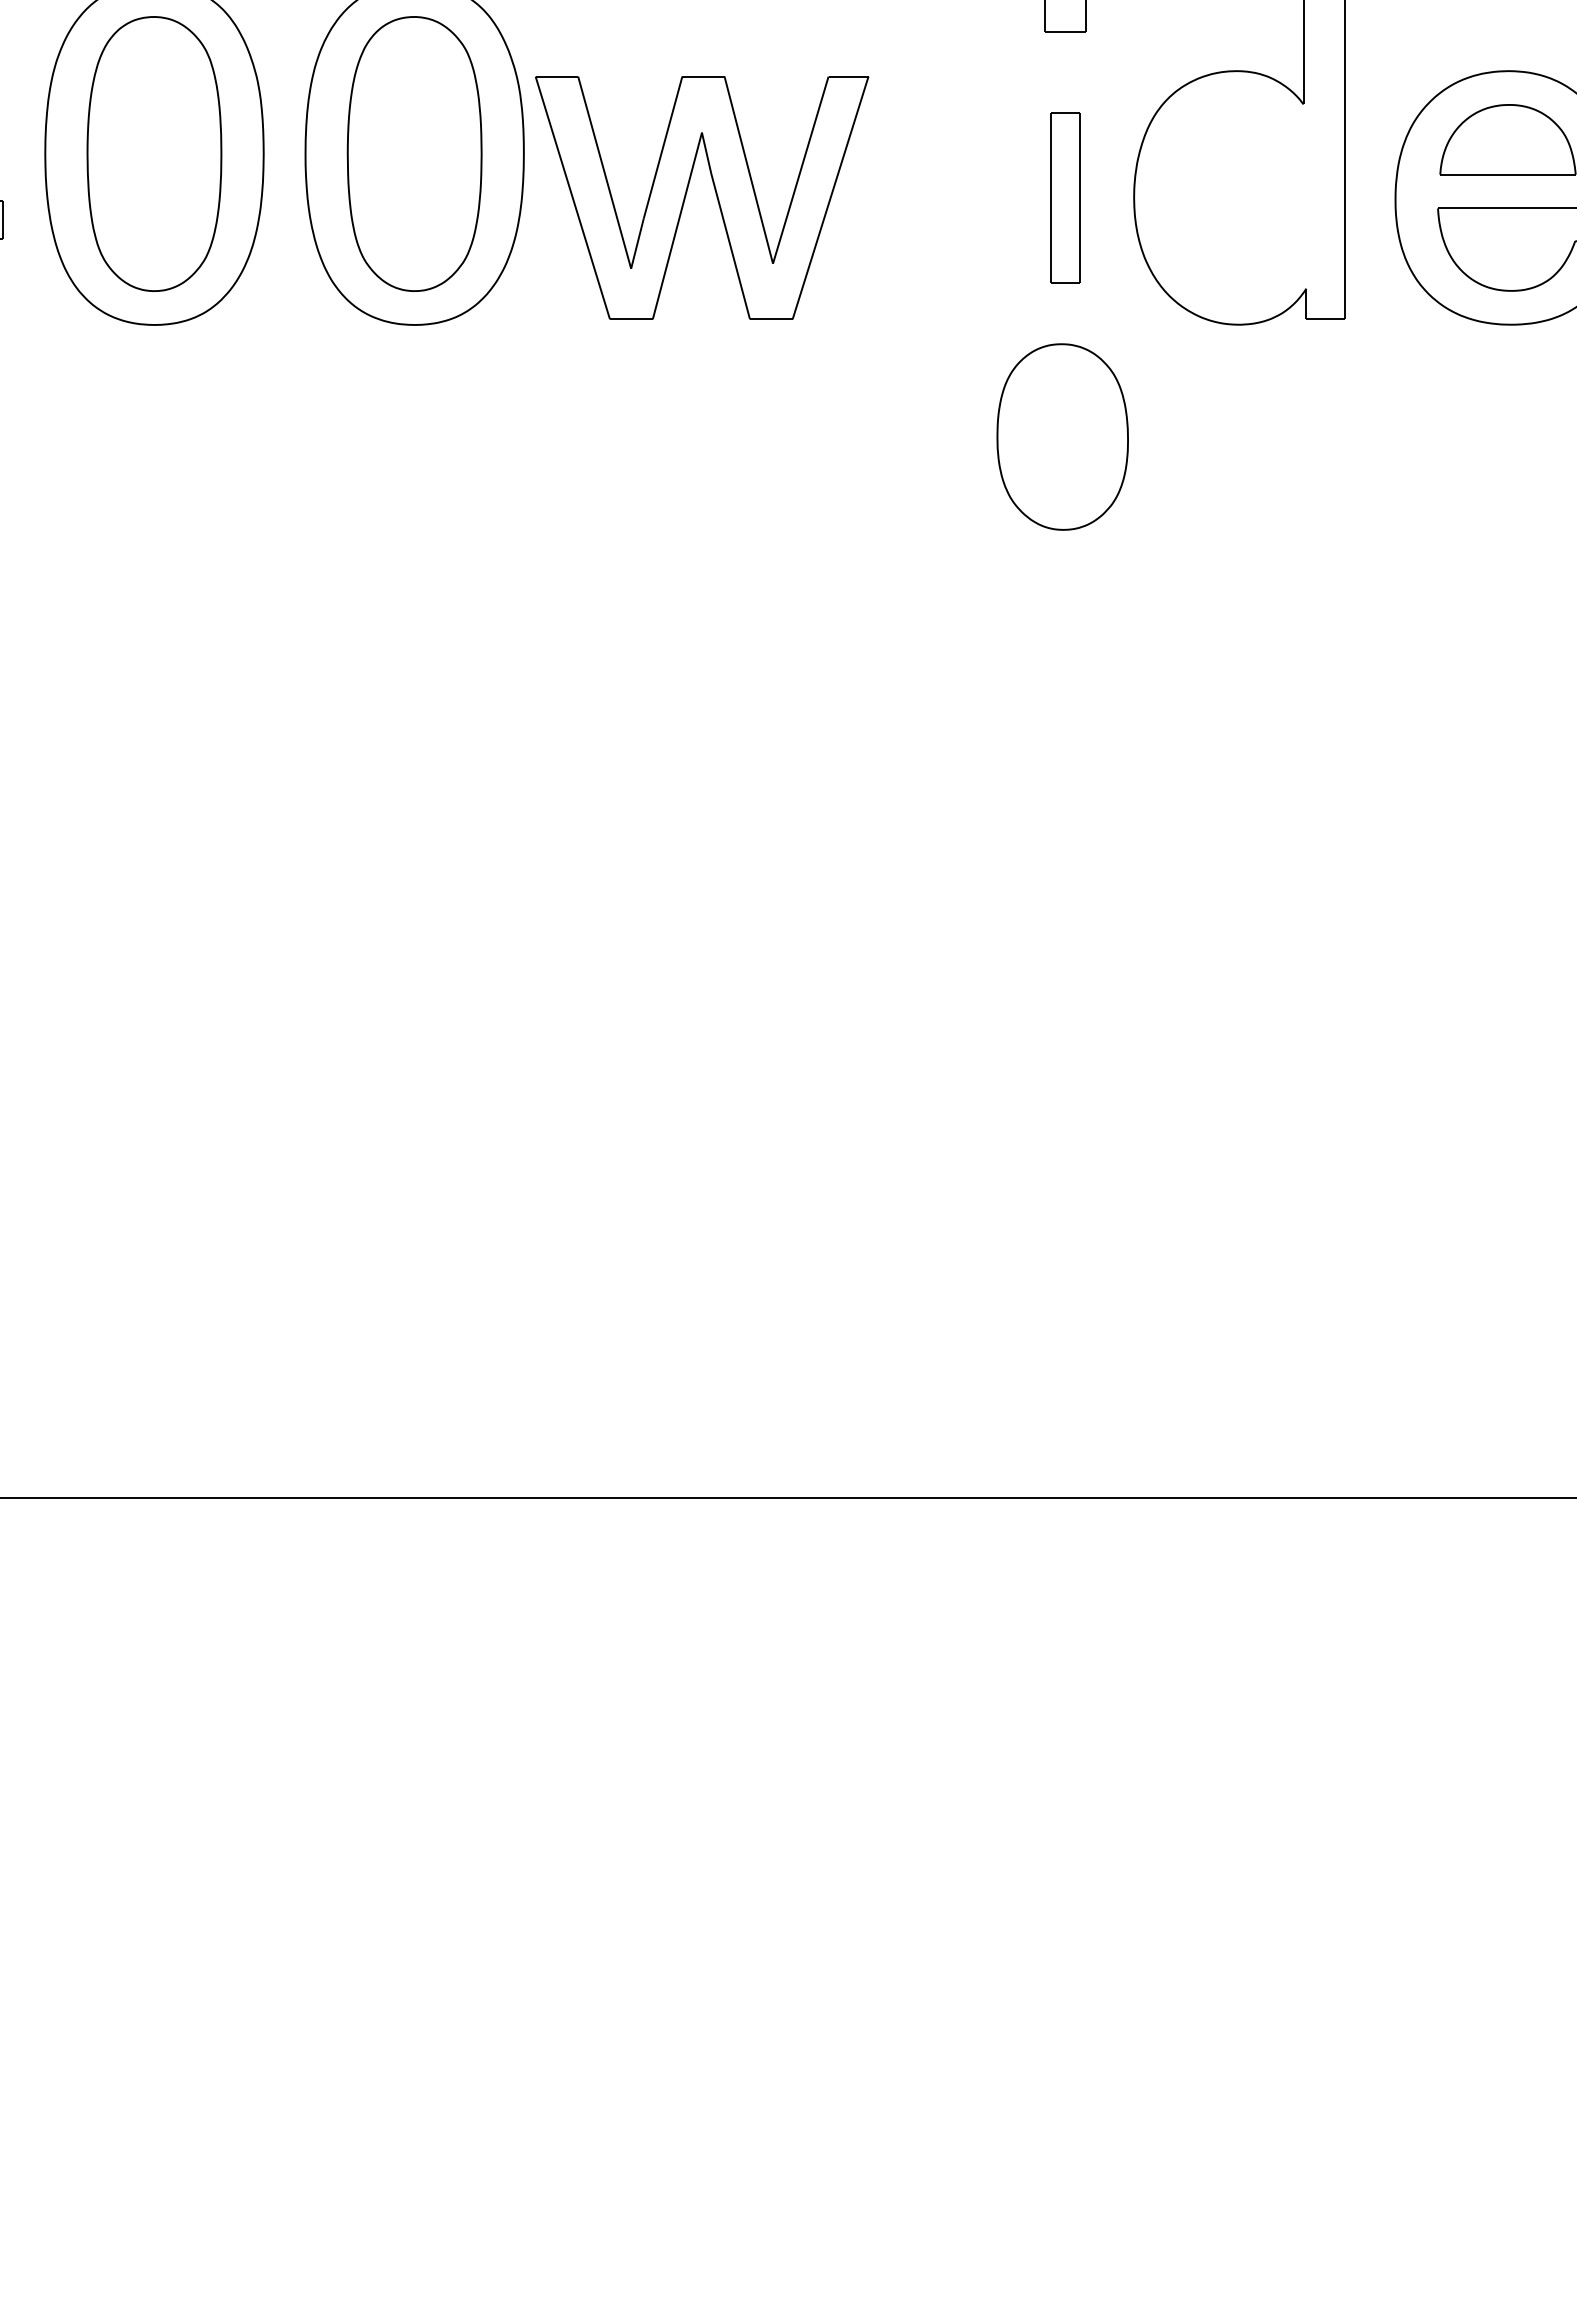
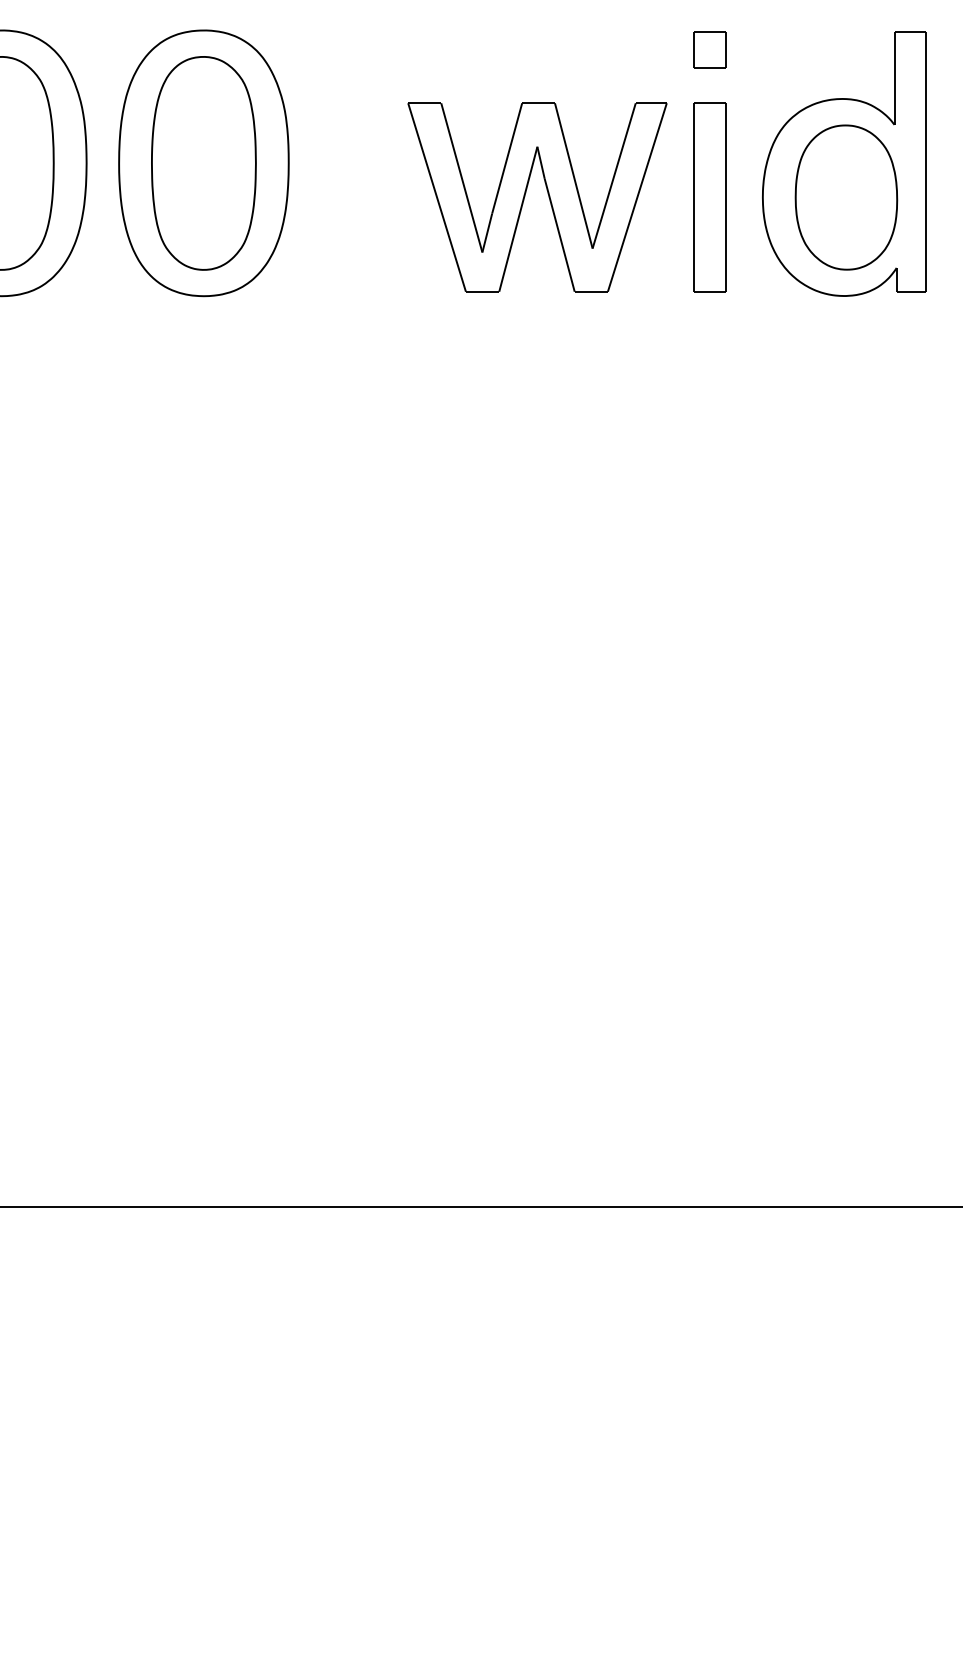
part: (715, 194) -> (547, 194), moved
part: (1065, 197) -> (709, 197), size x1.43
part: (1062, 436) -> (846, 197), moved

